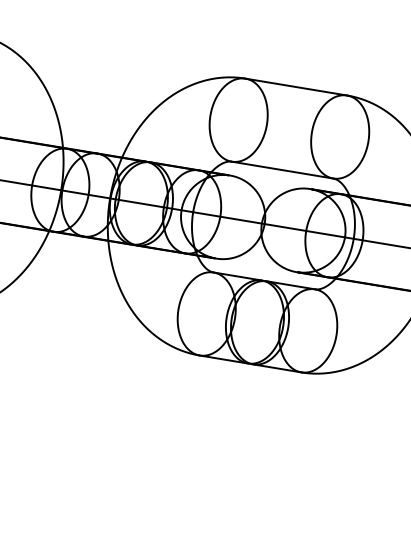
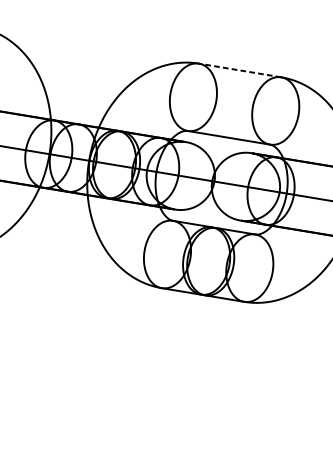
line: (295, 86) -> (239, 70), solid -> dashed

